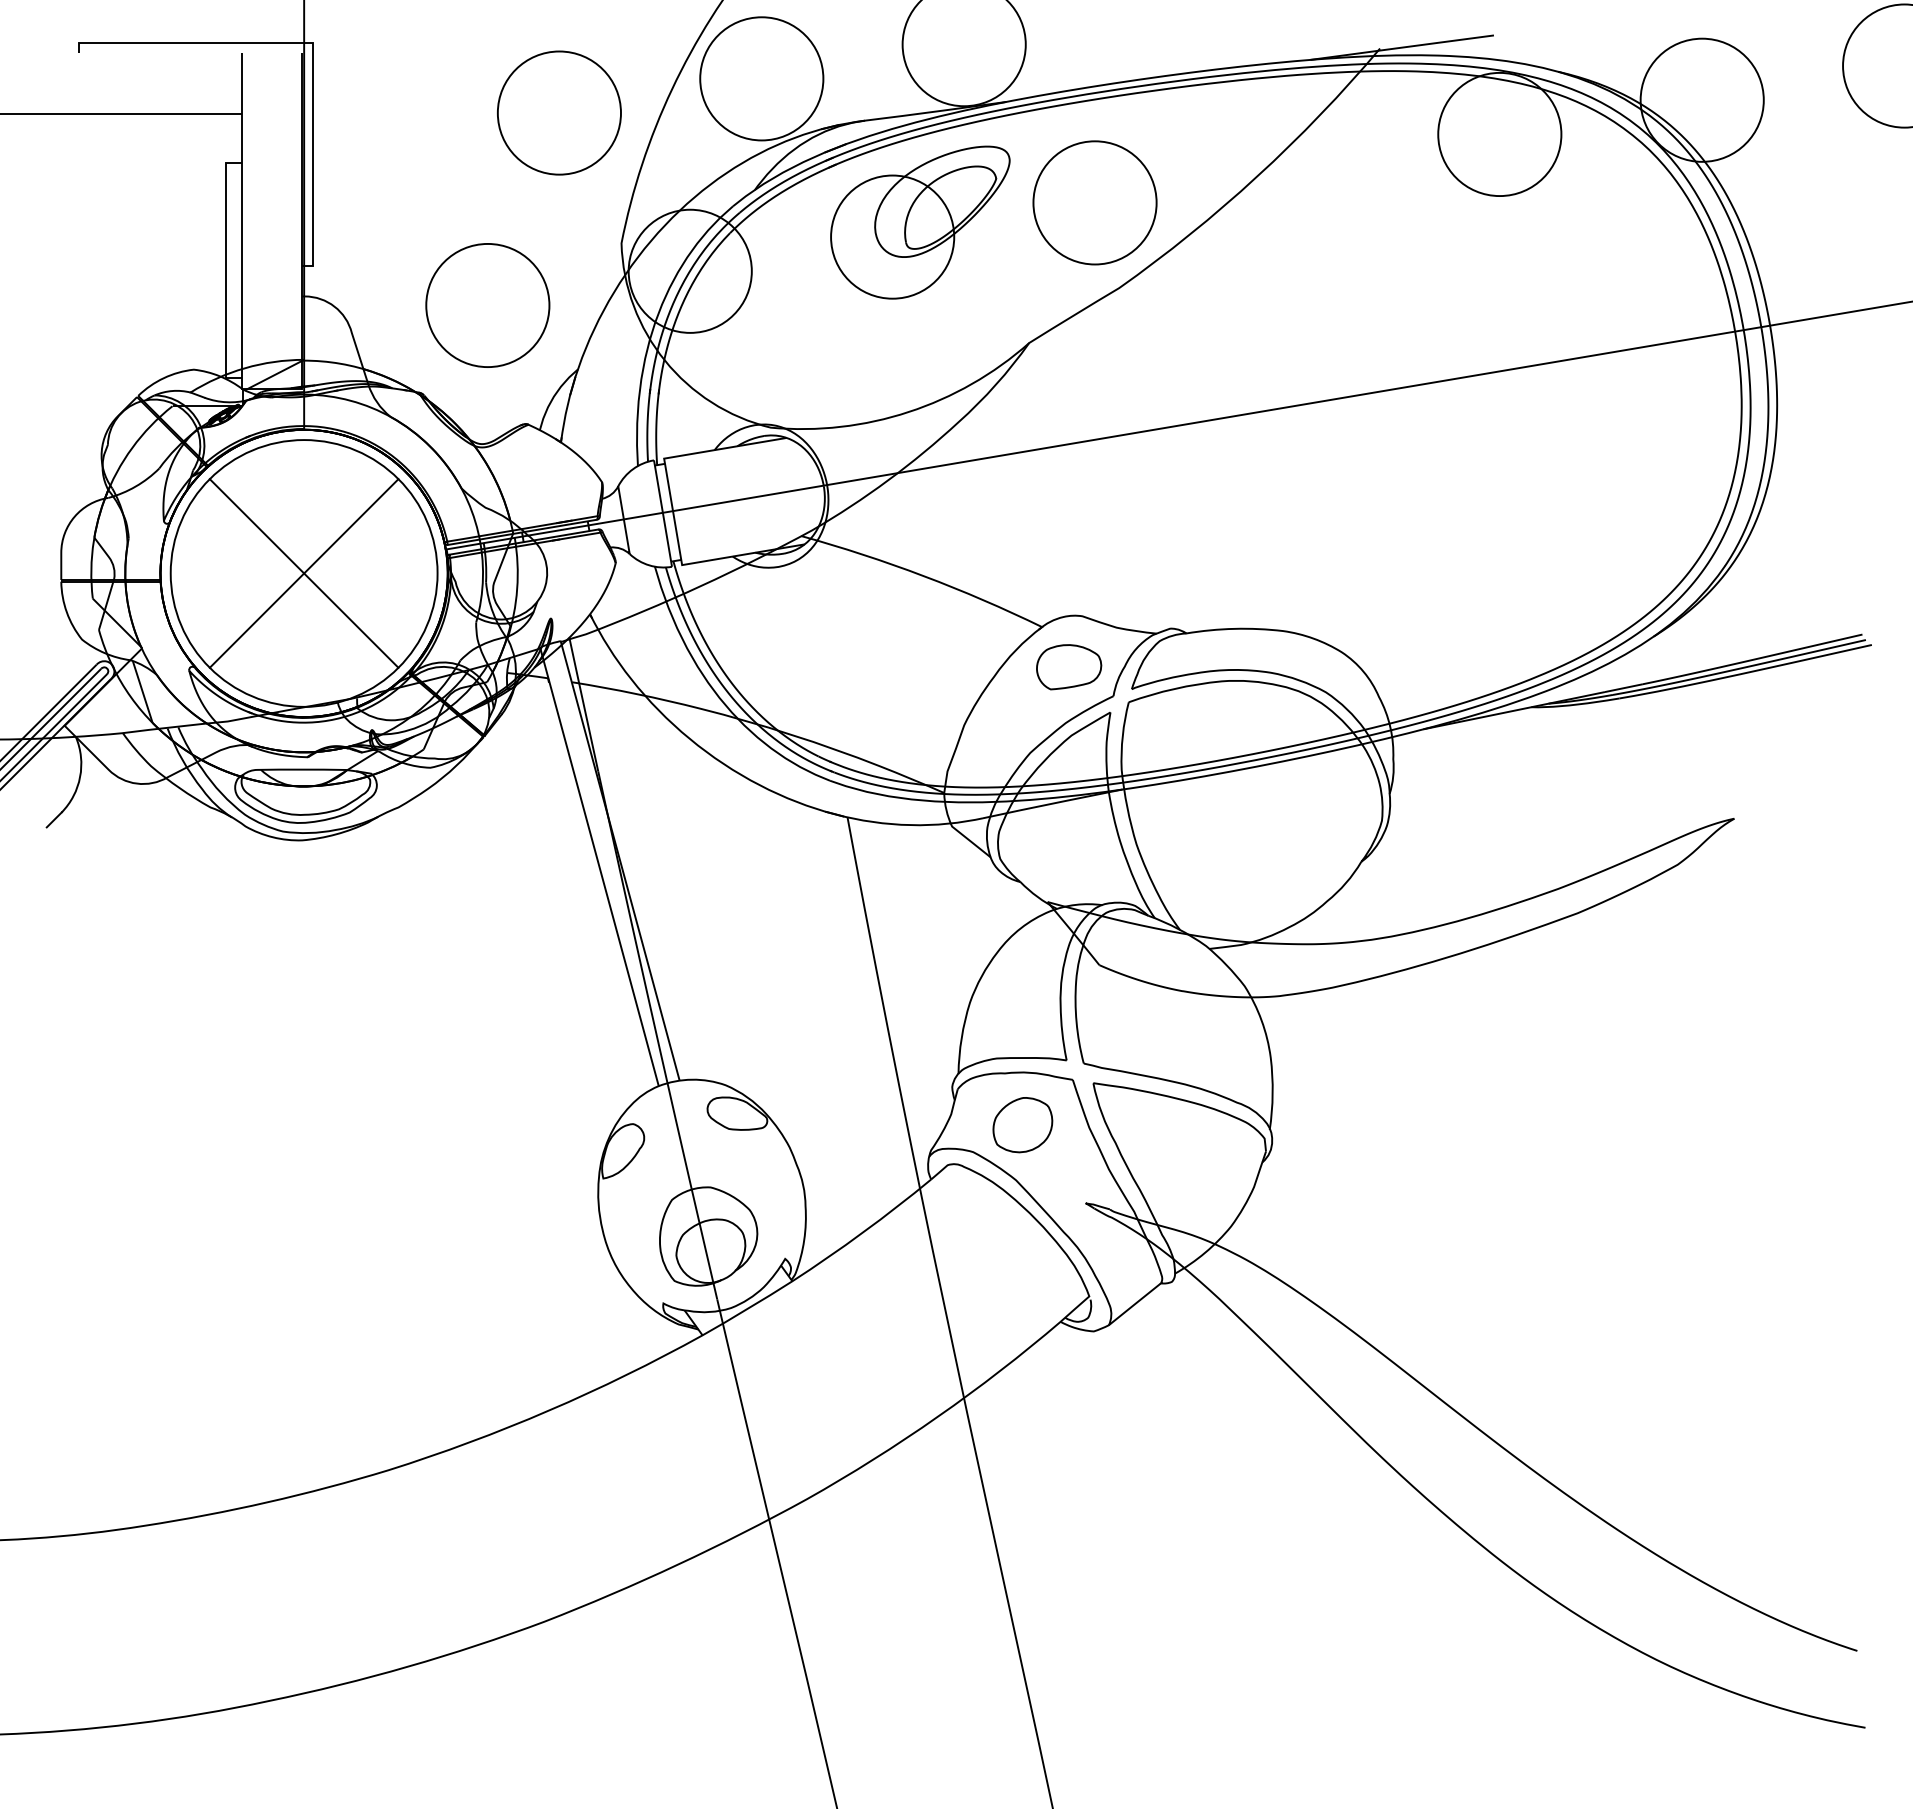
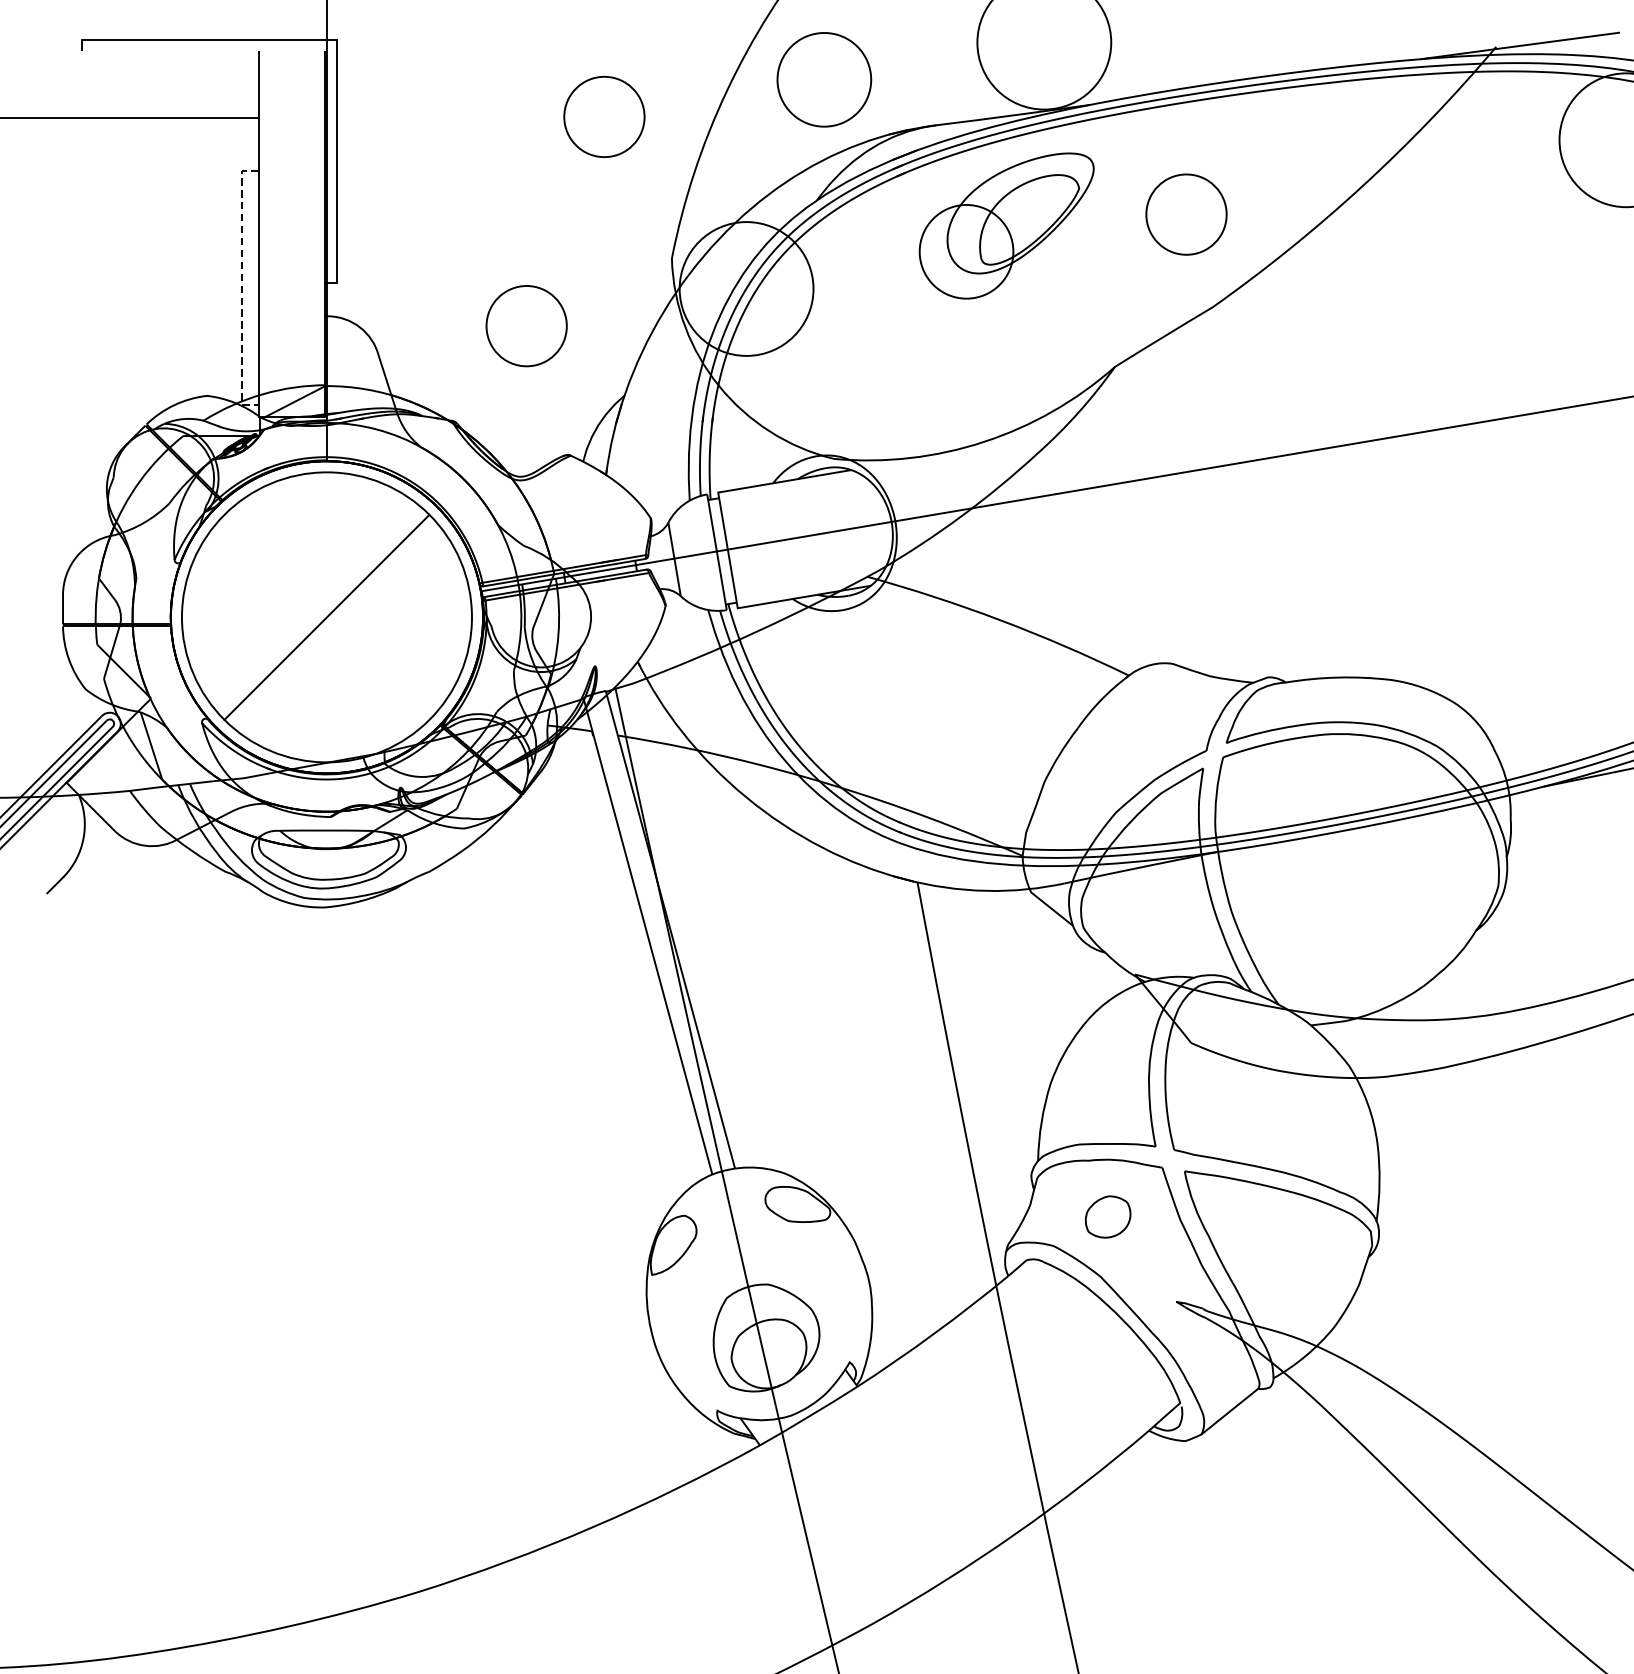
circle: (761, 78) -> (824, 79), size x0.7
circle: (559, 112) -> (604, 116), size x0.6
circle: (1094, 202) -> (1185, 214), size x0.6
circle: (892, 236) -> (966, 251), size x0.7
line: (225, 270) -> (241, 288), solid -> dashed
circle: (487, 305) -> (526, 326), size x0.6
line: (303, 573) -> (326, 617), removed
part: (1069, 667) -> (1158, 719), removed
part: (1022, 1125) -> (1107, 1217), size x0.7

